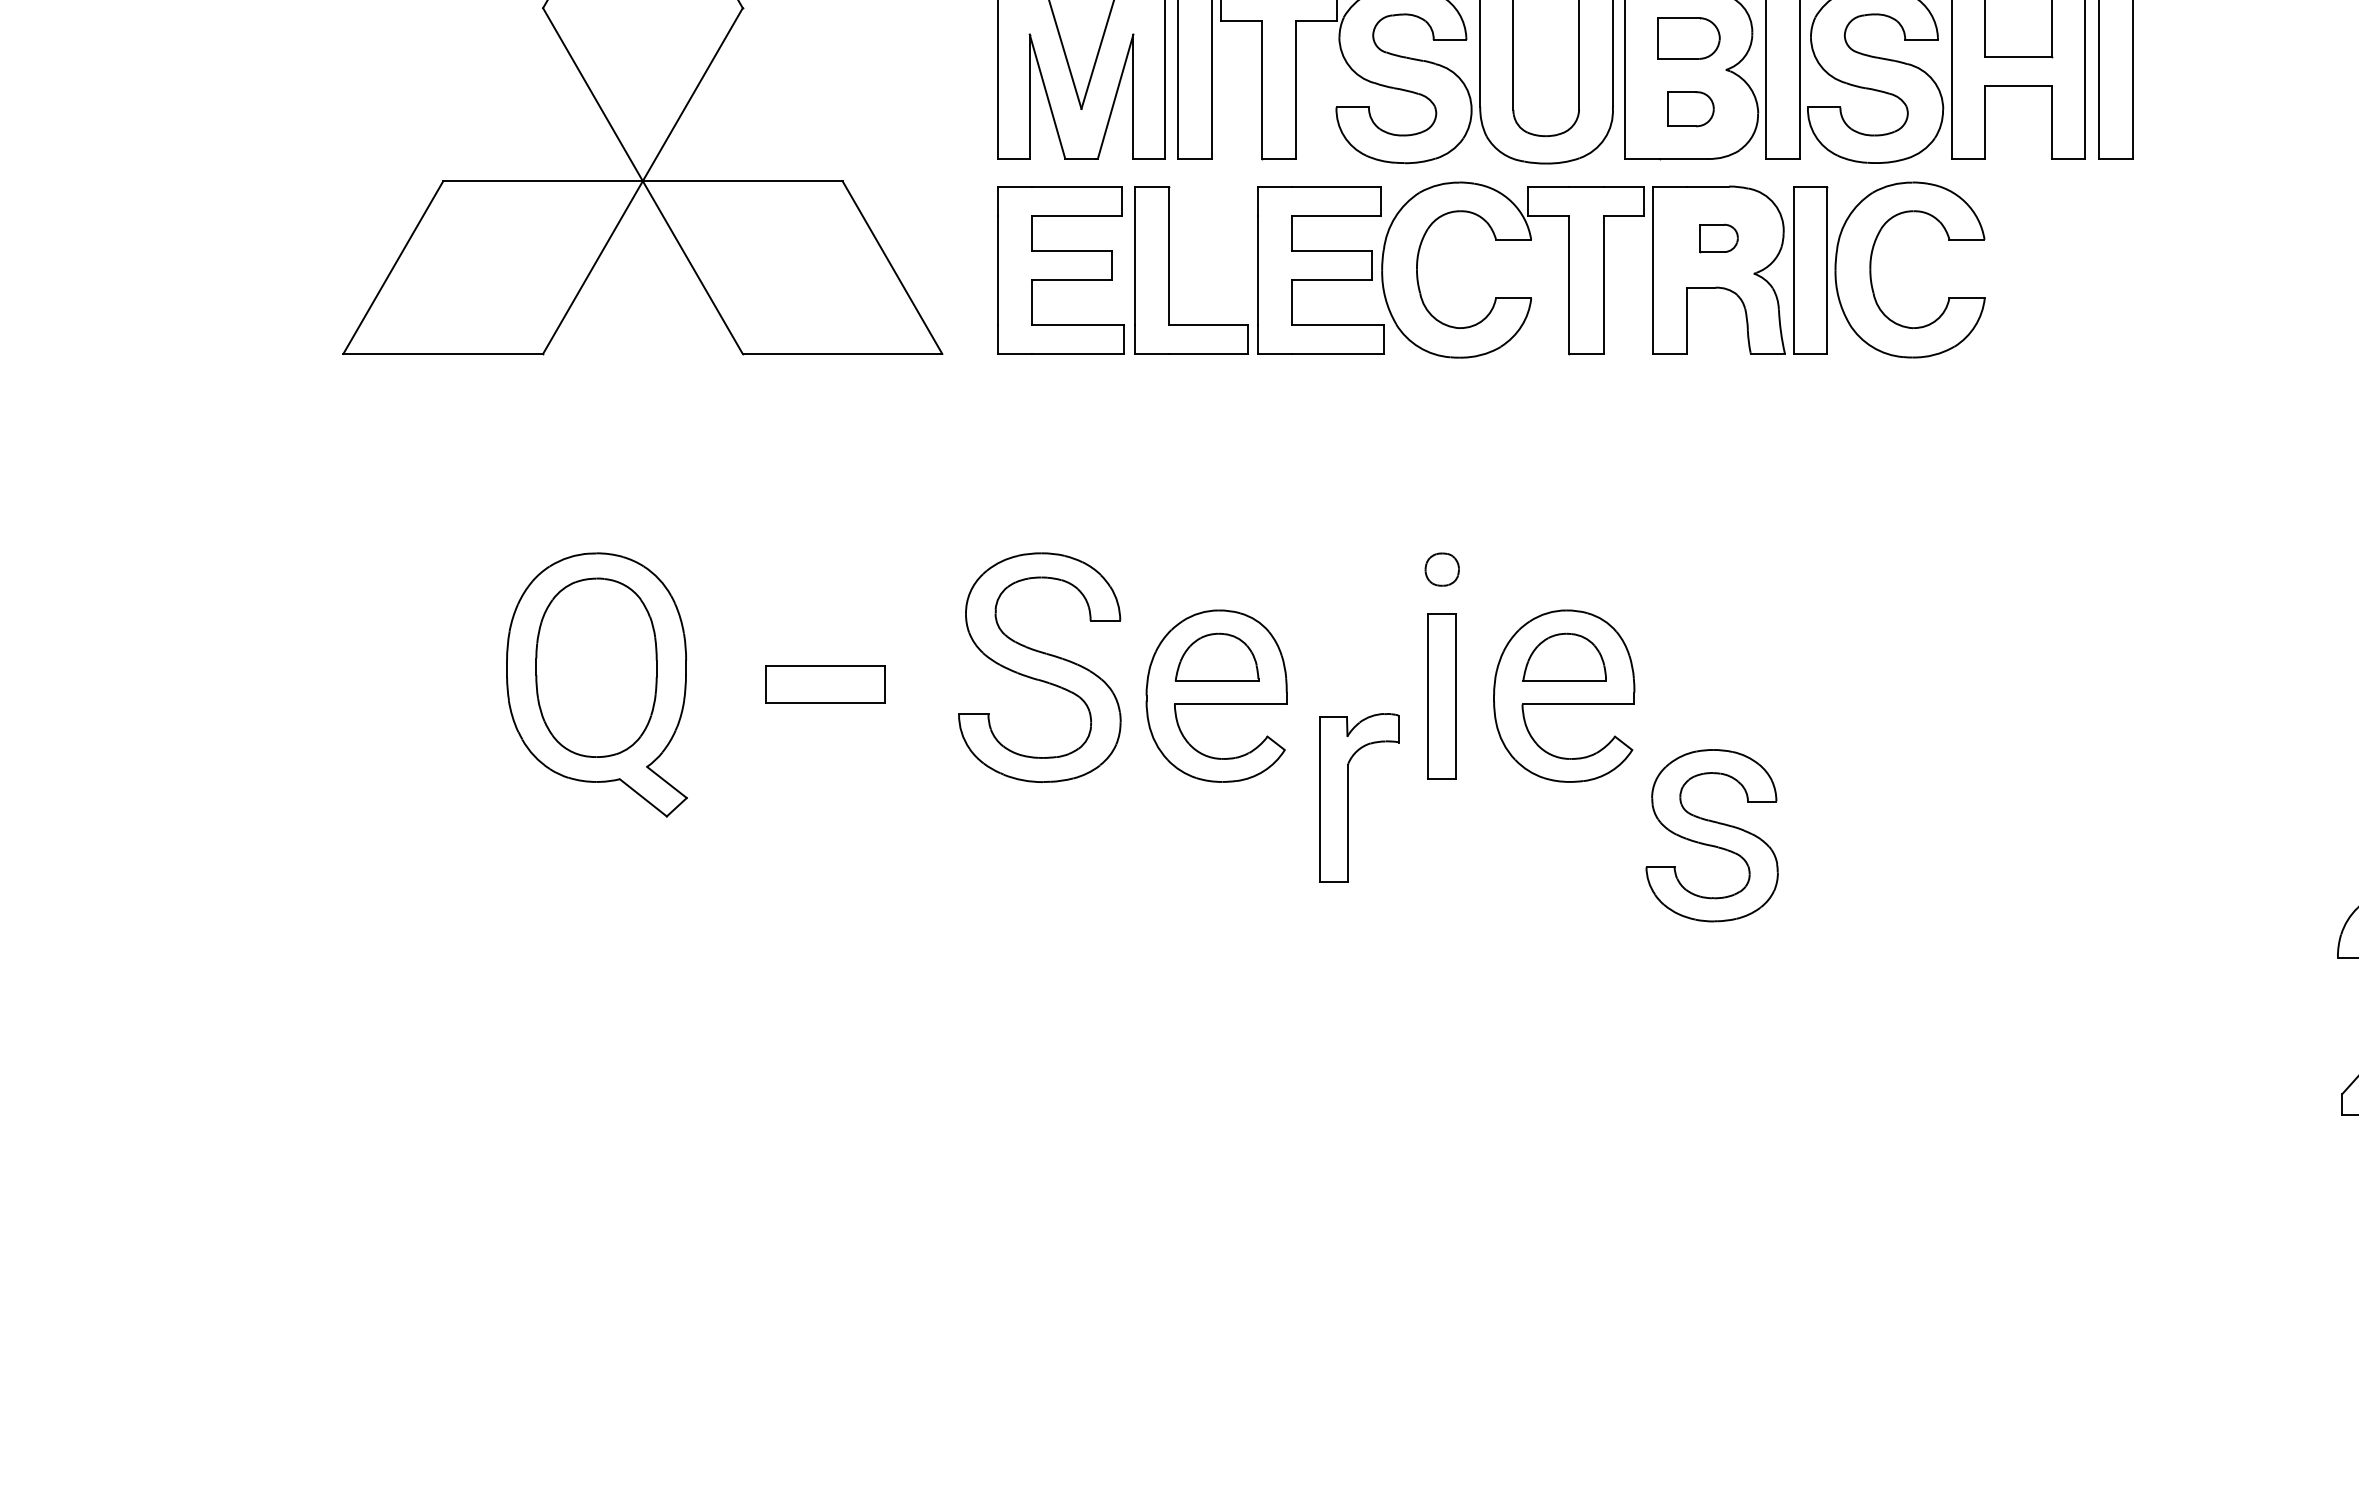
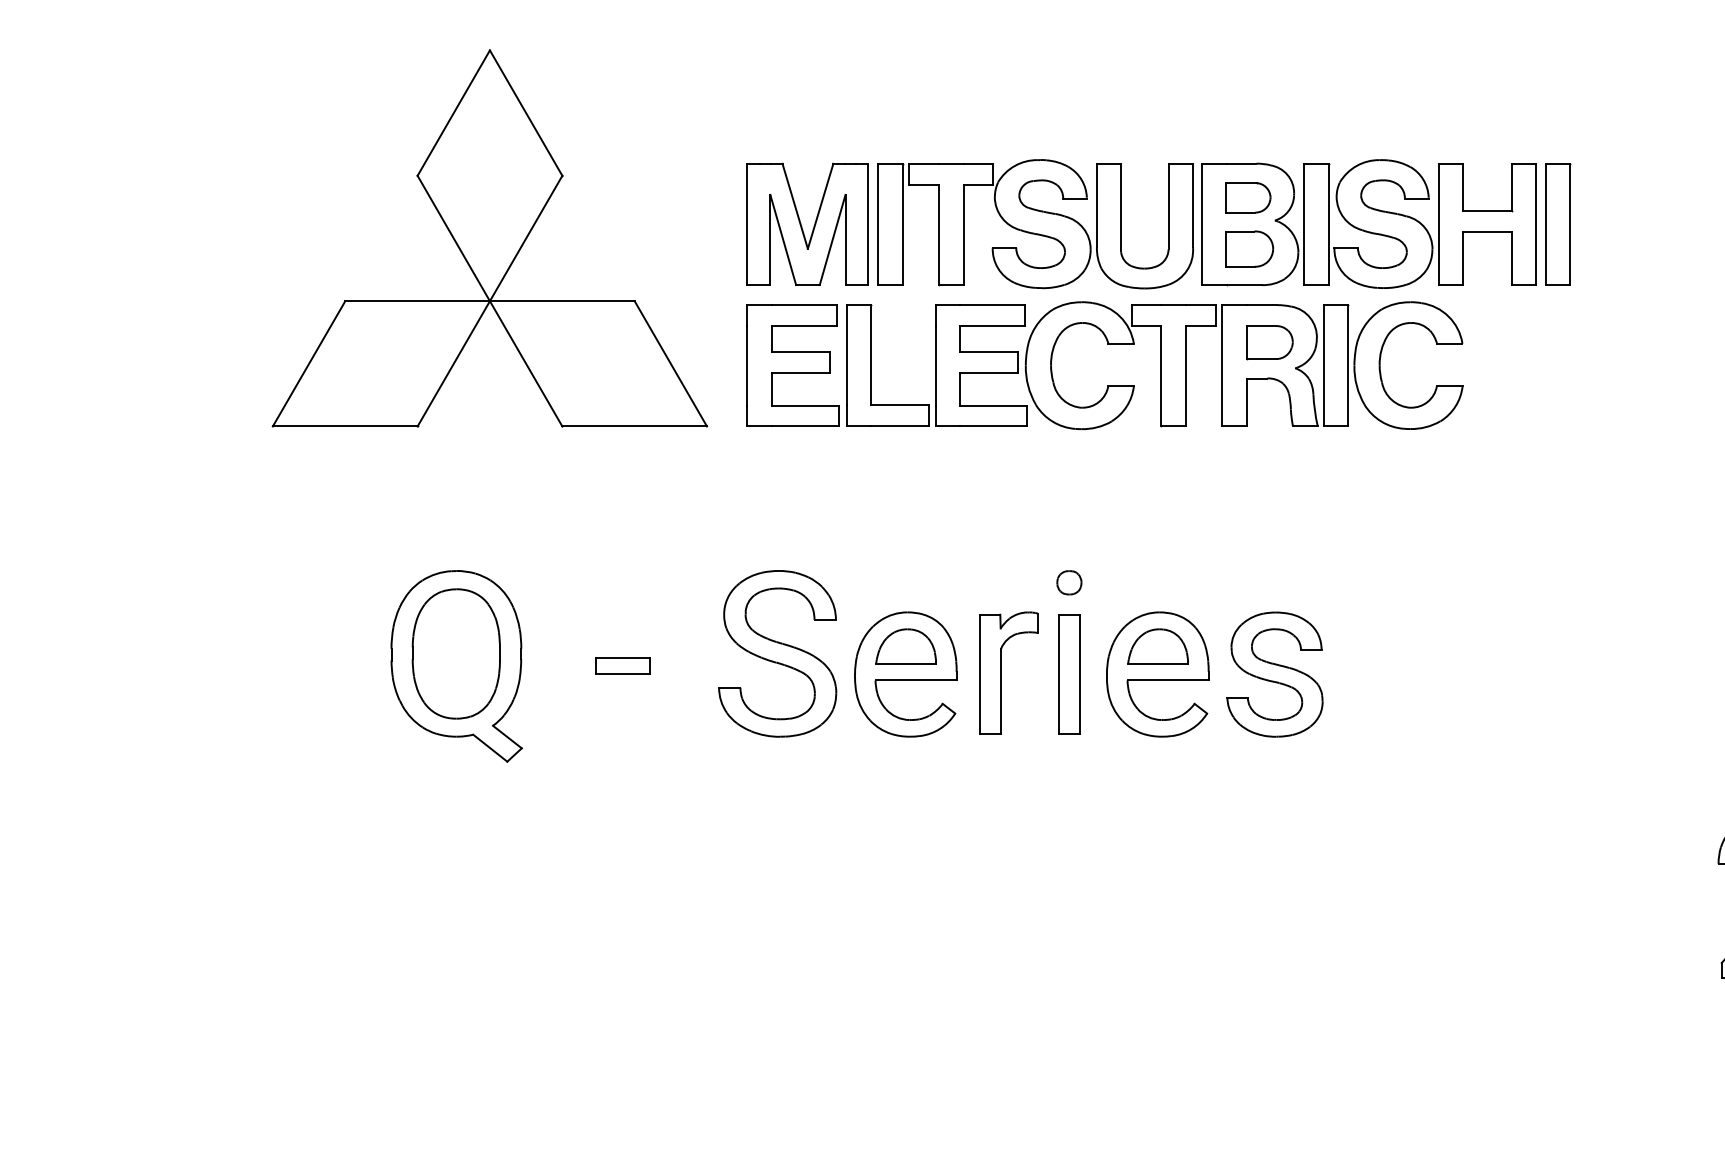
part: (1690, 108) -> (1249, 248), size x1.43
part: (1718, 238) -> (1269, 342), size x1.67
part: (825, 683) -> (622, 665), size x0.62
part: (1348, 796) -> (1001, 672), moved
part: (1711, 835) -> (1274, 674), moved

